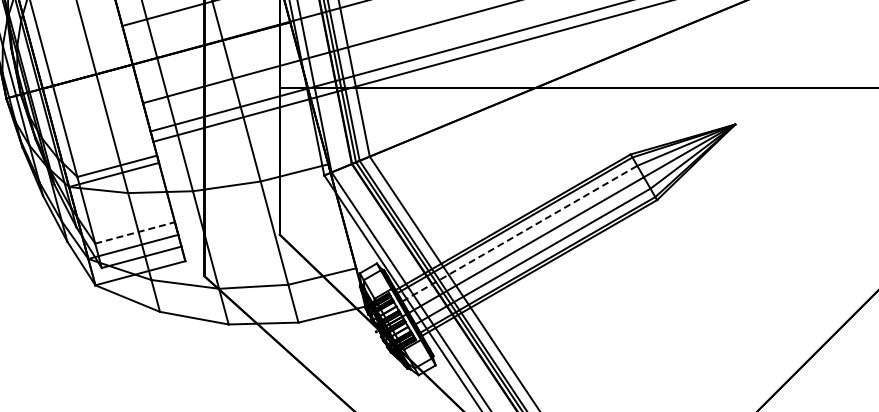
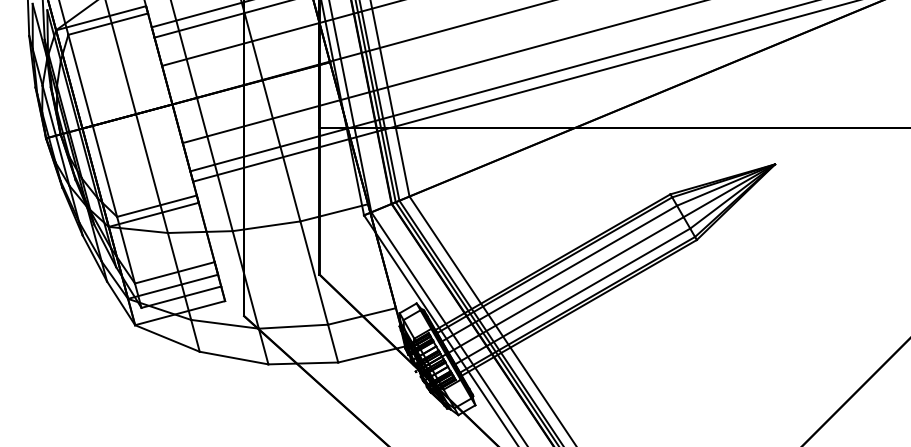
line: (135, 232) -> (175, 272), dashed -> solid
line: (519, 233) -> (559, 273), dashed -> solid

